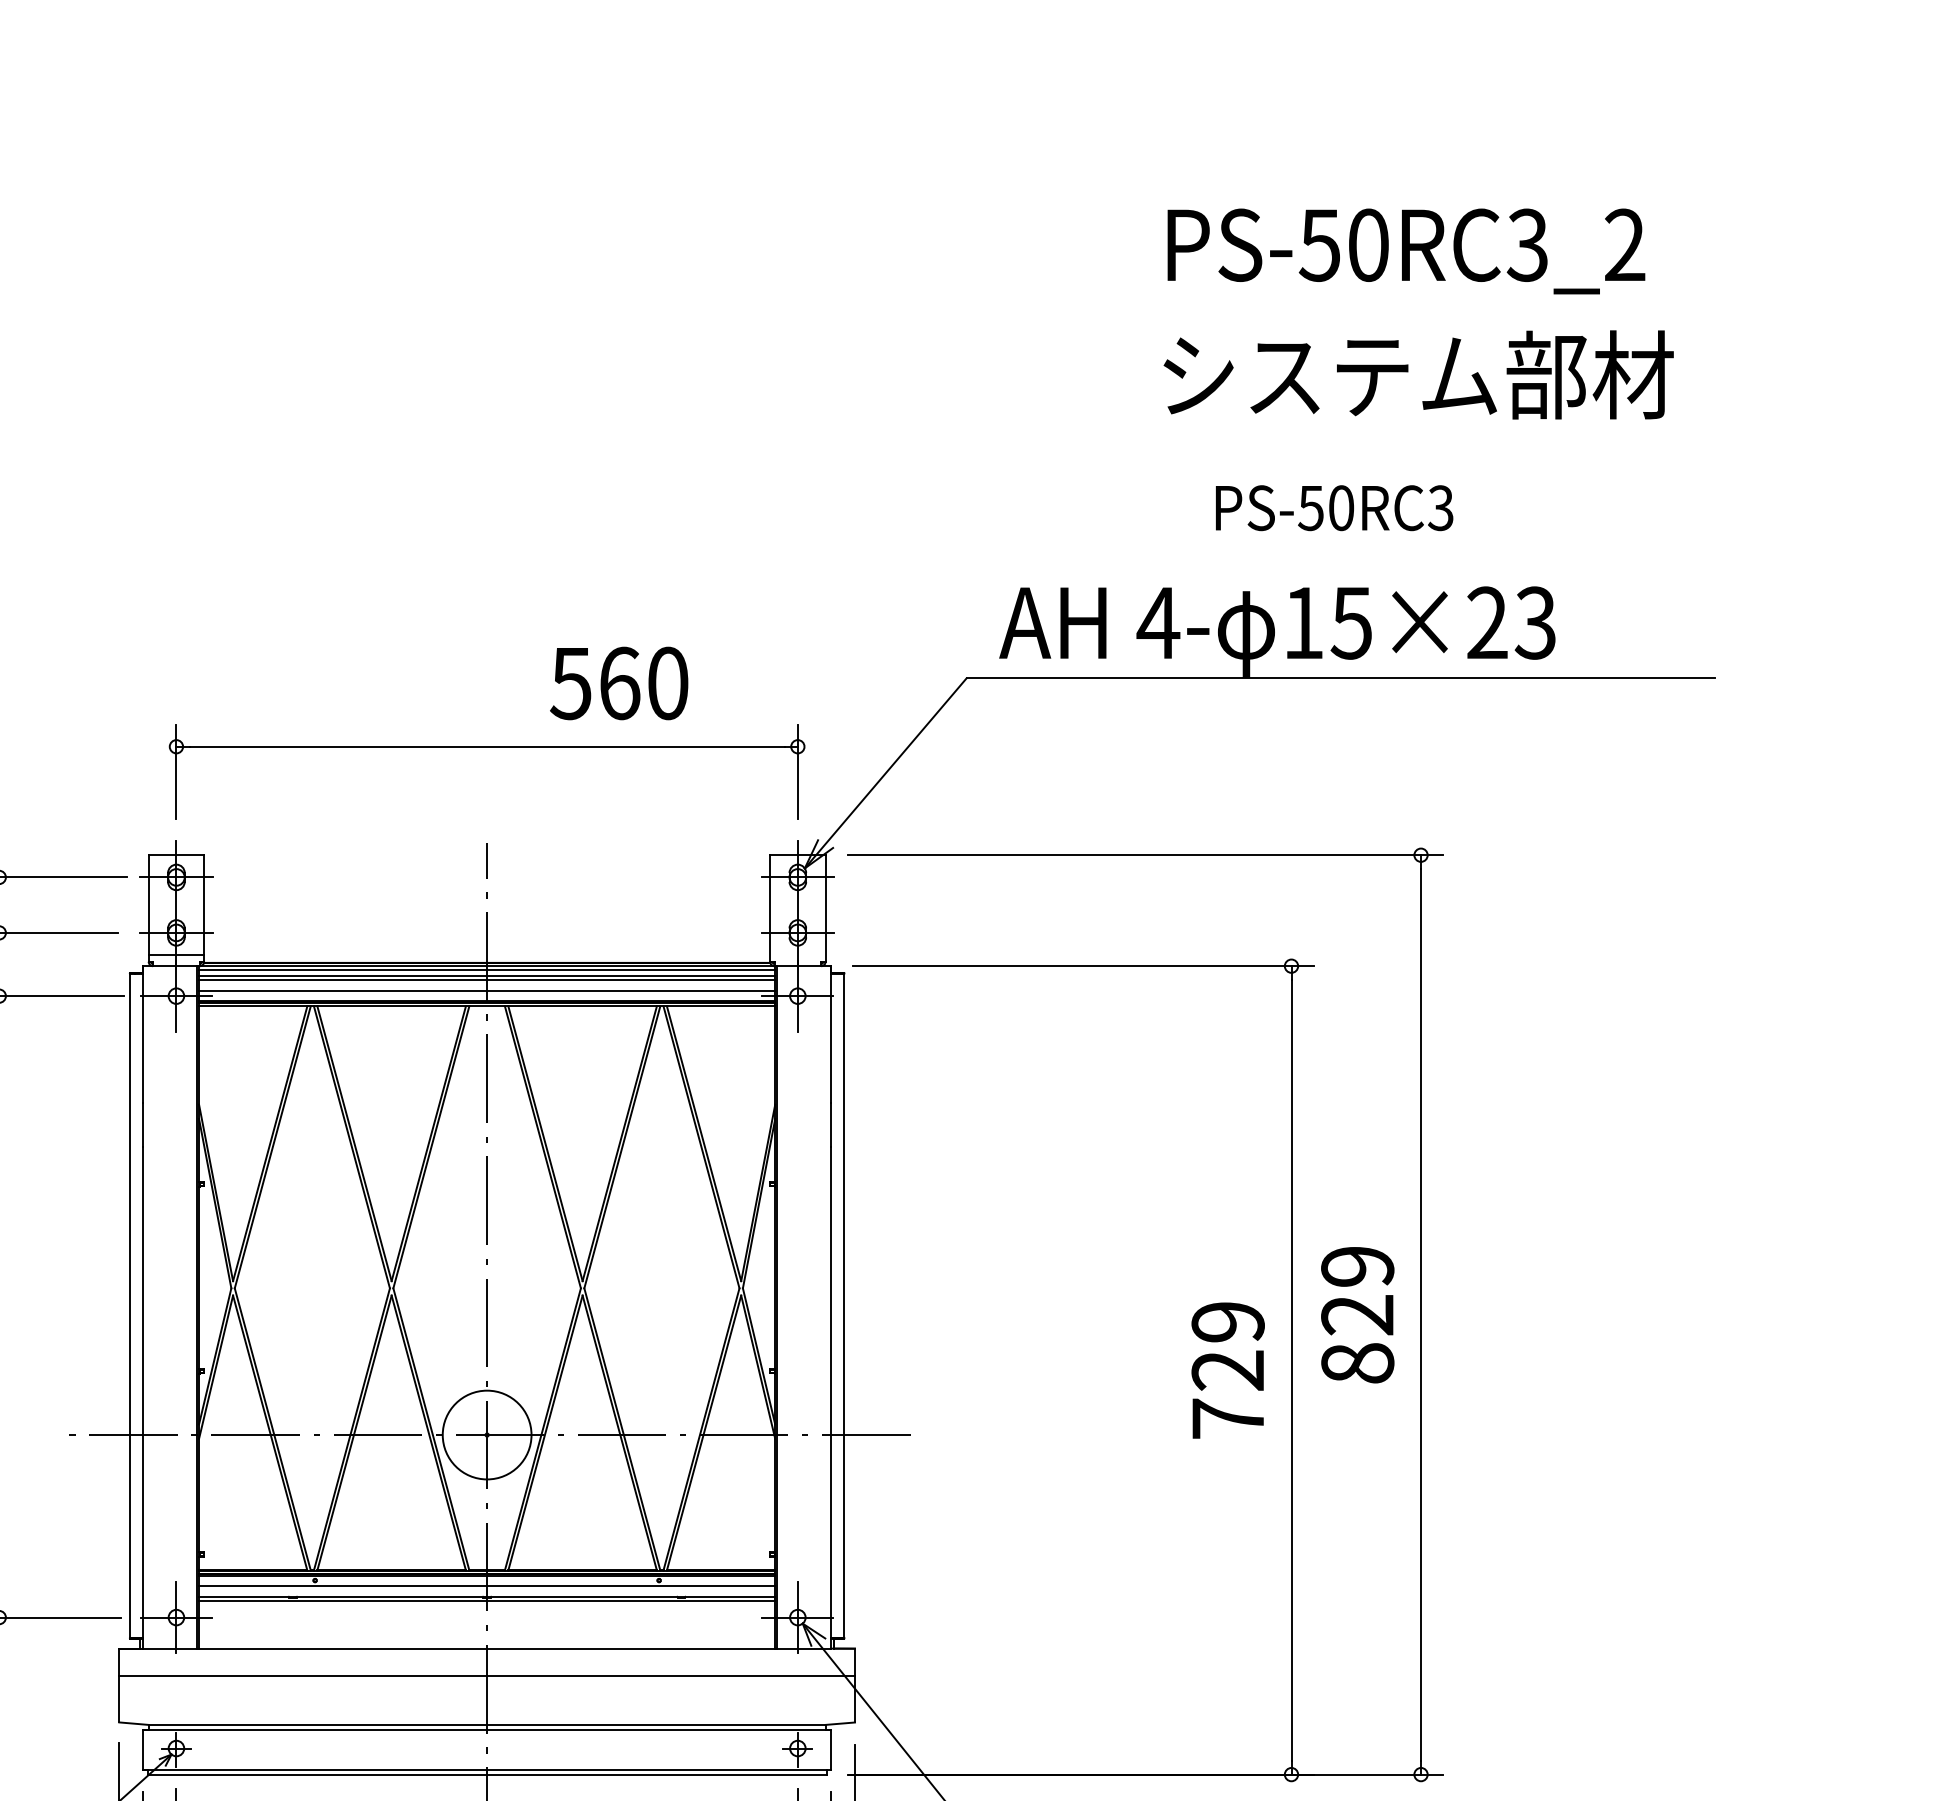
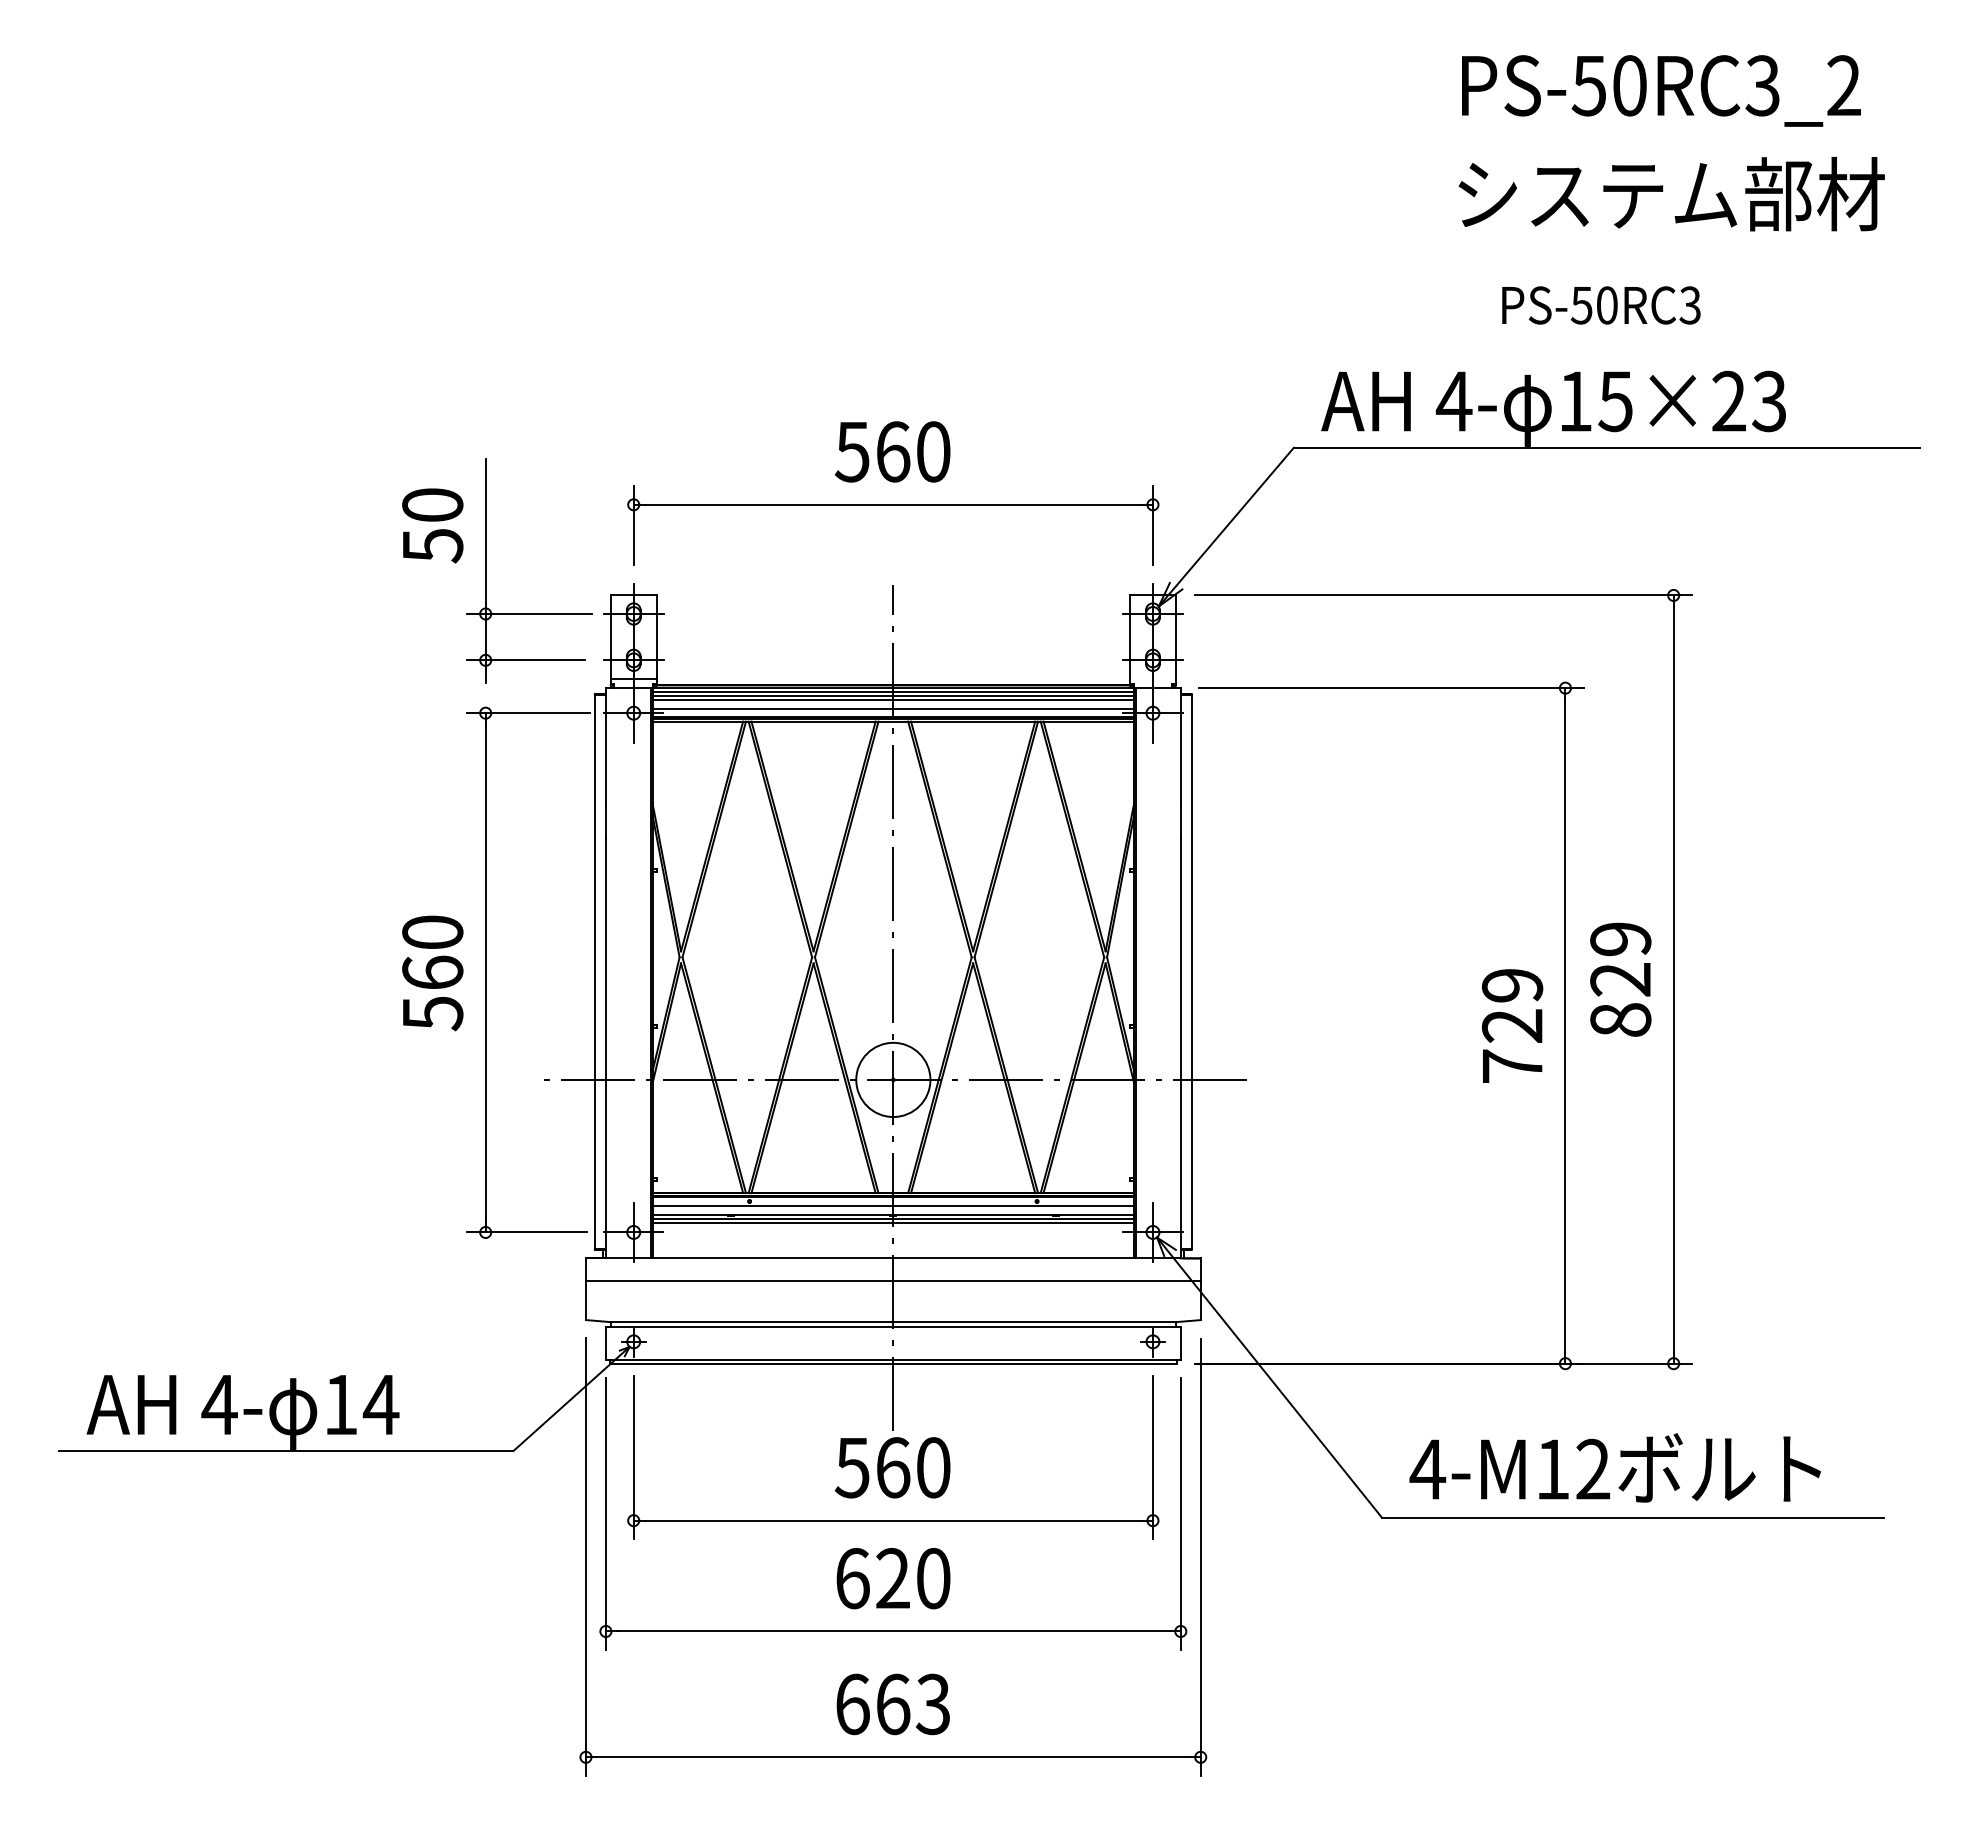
text: (618, 682) -> (892, 451), moved
line: (487, 1606) -> (893, 1223), added

